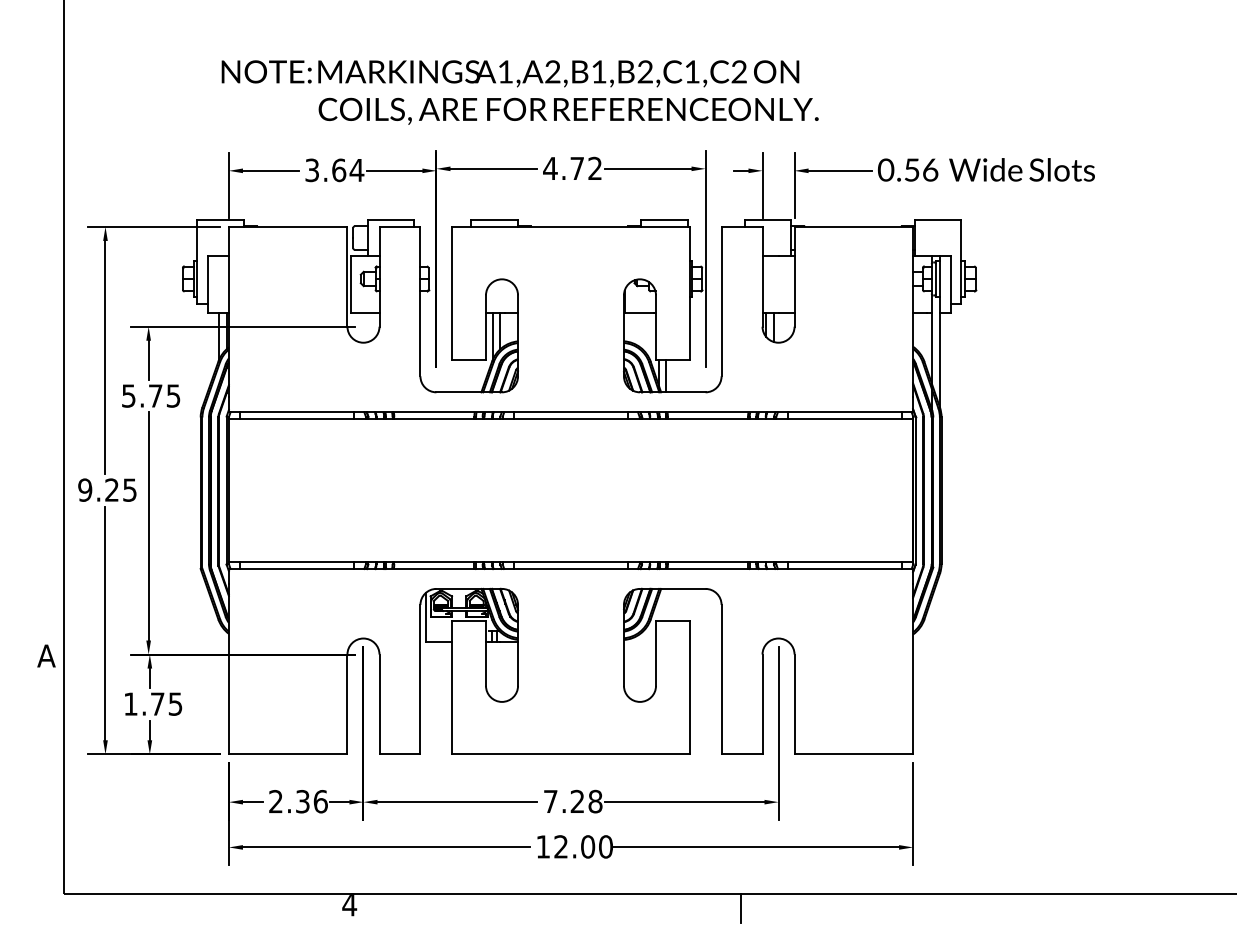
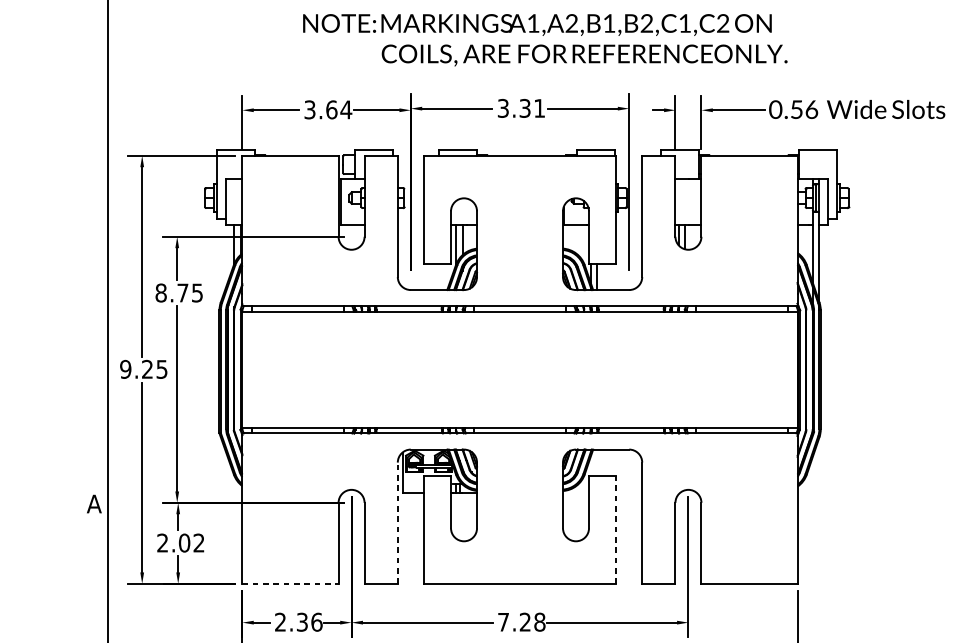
text: (519, 92) -> (544, 40), moved
text: (572, 168) -> (521, 108), 4.72 -> 3.31
text: (128, 395) -> (160, 292), 5.75 -> 8.75
line: (420, 679) -> (397, 523), solid -> dashed
line: (689, 687) -> (616, 529), solid -> dashed
text: (153, 703) -> (181, 542), 1.75 -> 2.02
line: (288, 754) -> (290, 583), solid -> dashed

